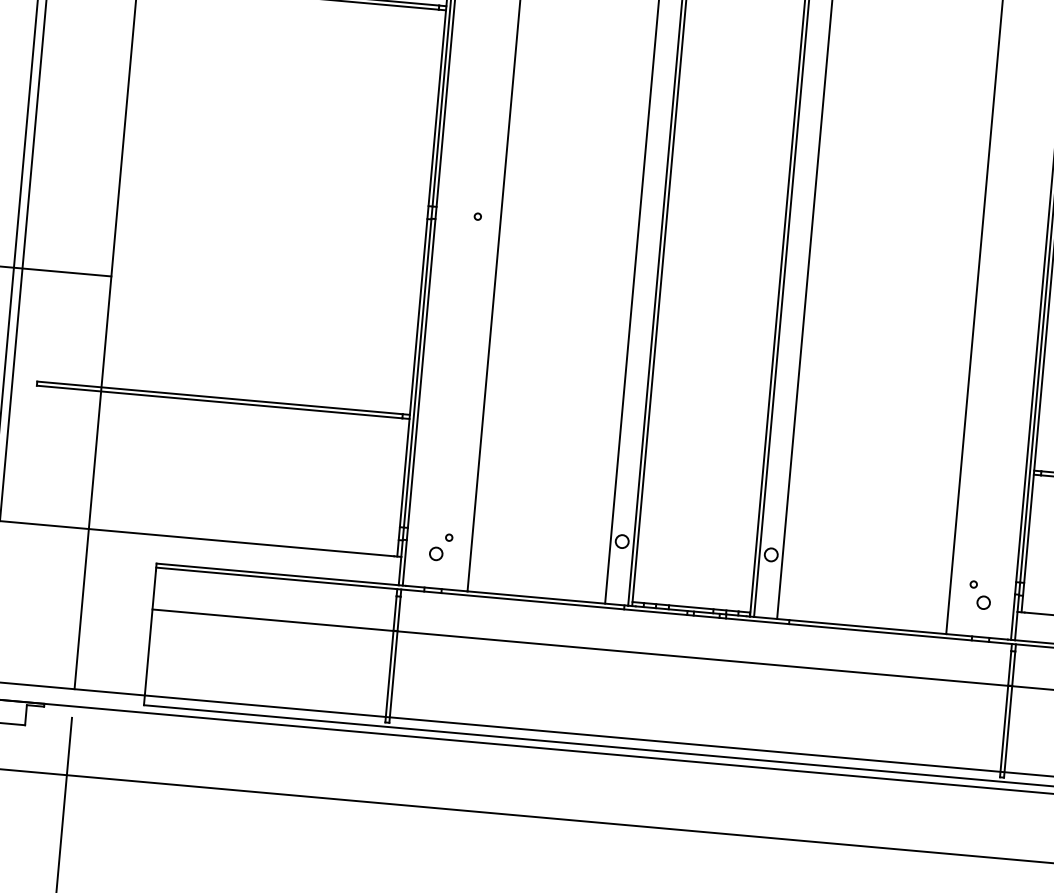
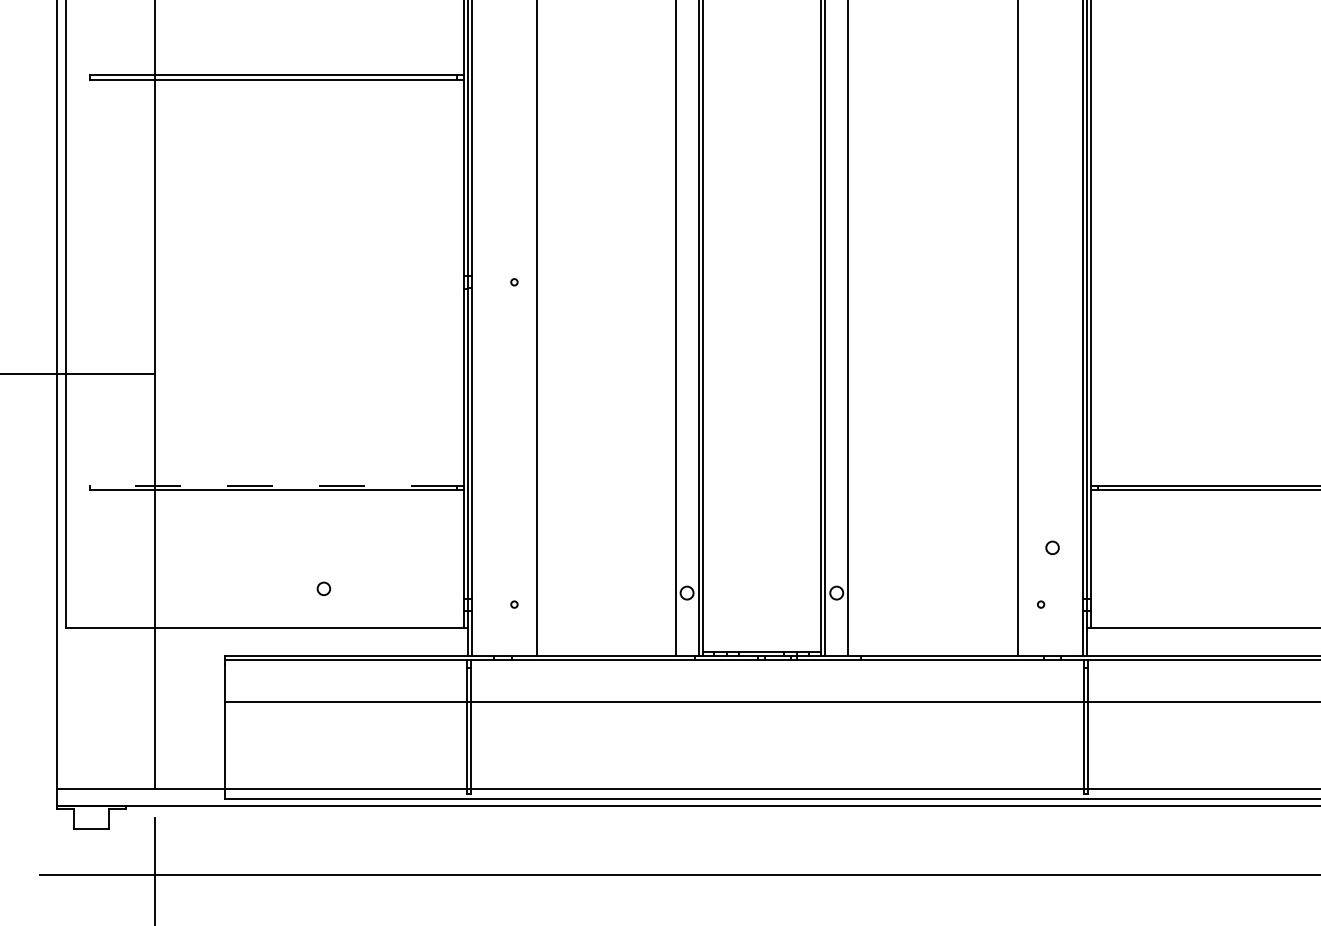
line: (219, 397) -> (273, 485), solid -> dashed
circle: (435, 553) -> (323, 588), moved
circle: (983, 602) -> (1052, 547), moved

